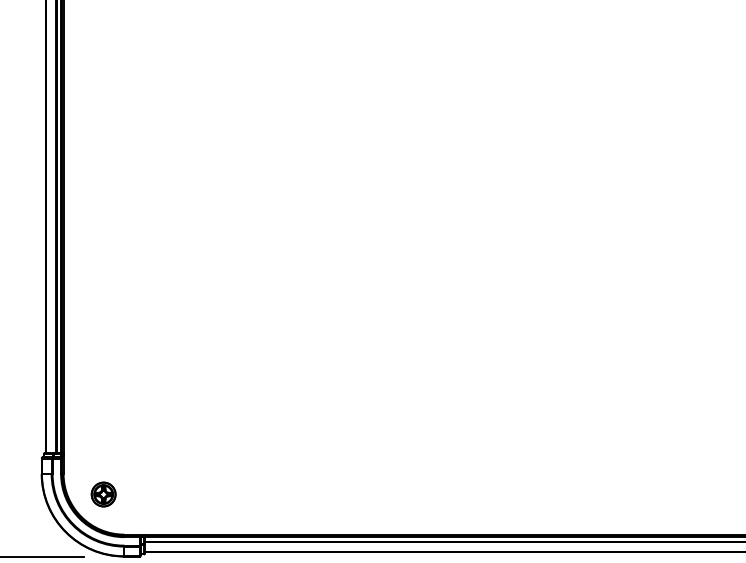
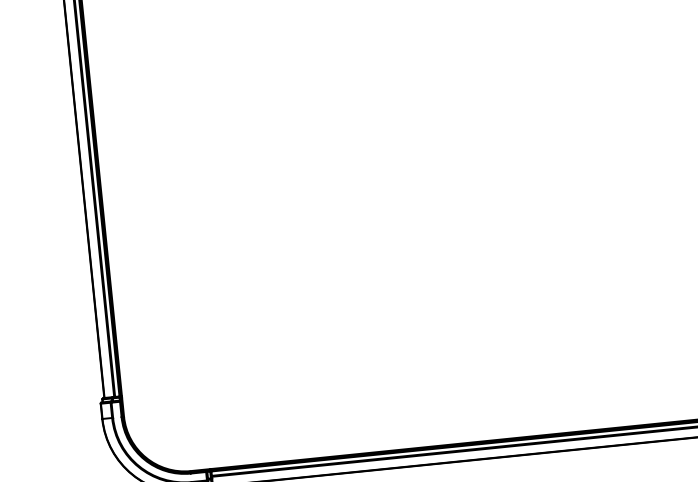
part: (103, 494) -> (165, 433), removed

